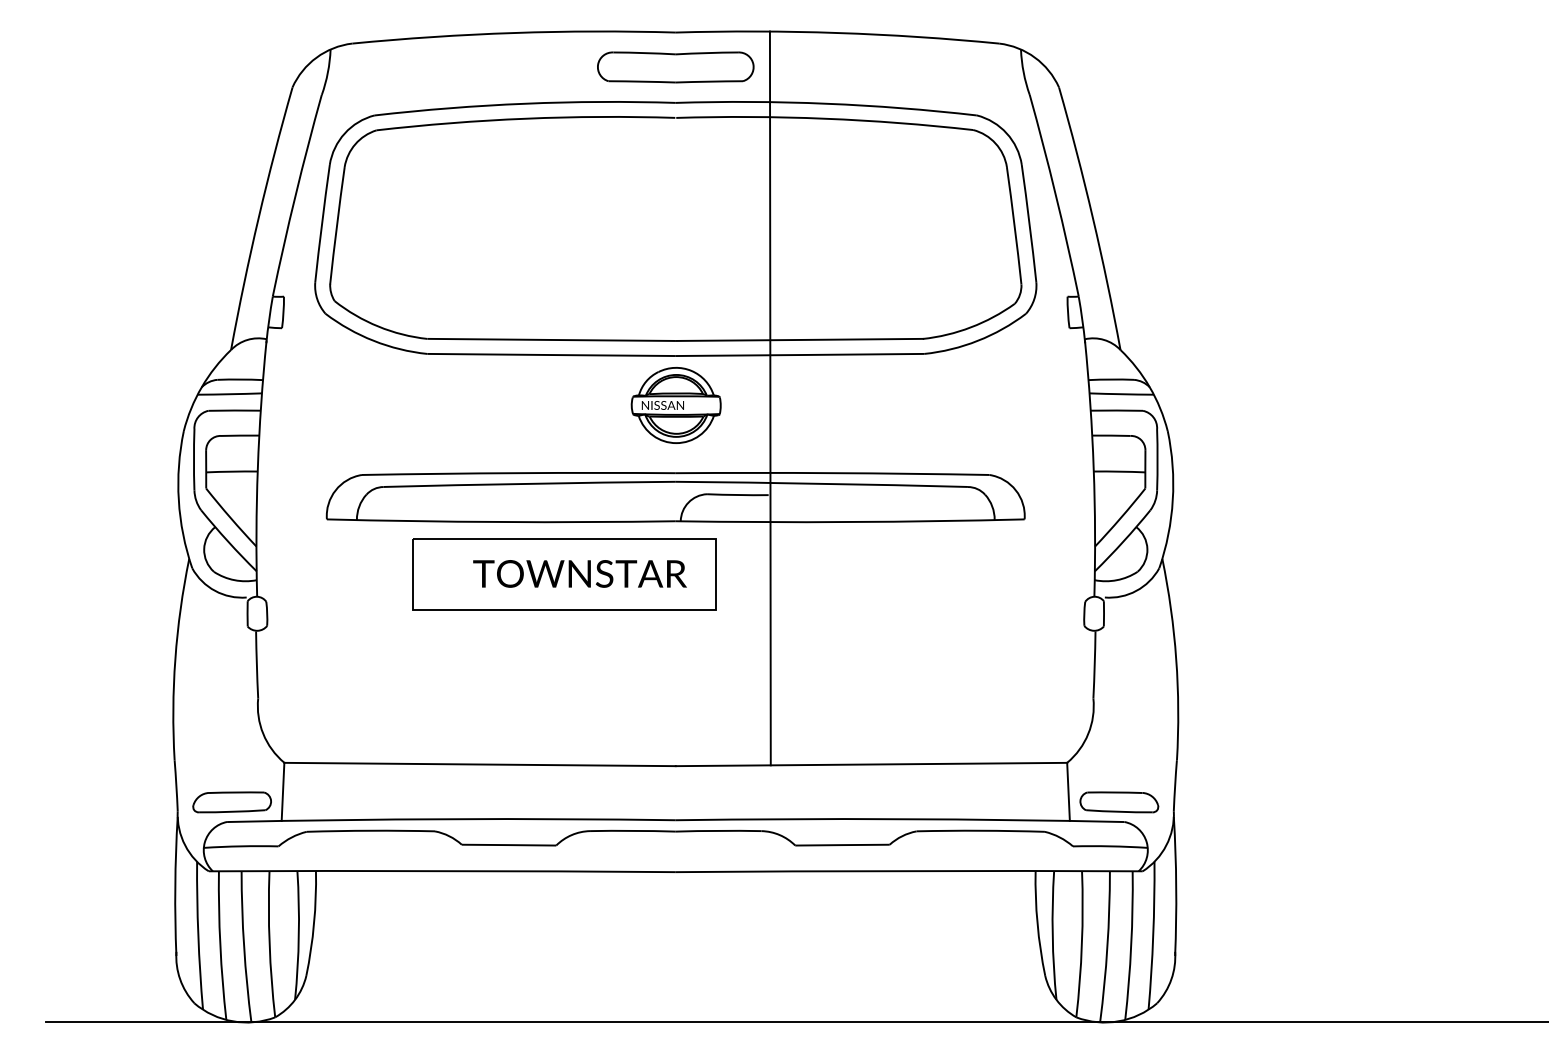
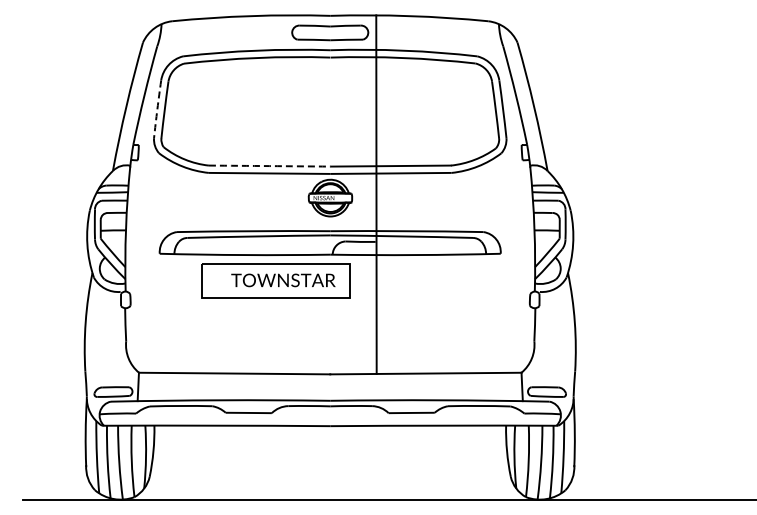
arc: (322, 224) -> (157, 109), solid -> dashed
arc: (551, 340) -> (269, 166), solid -> dashed

